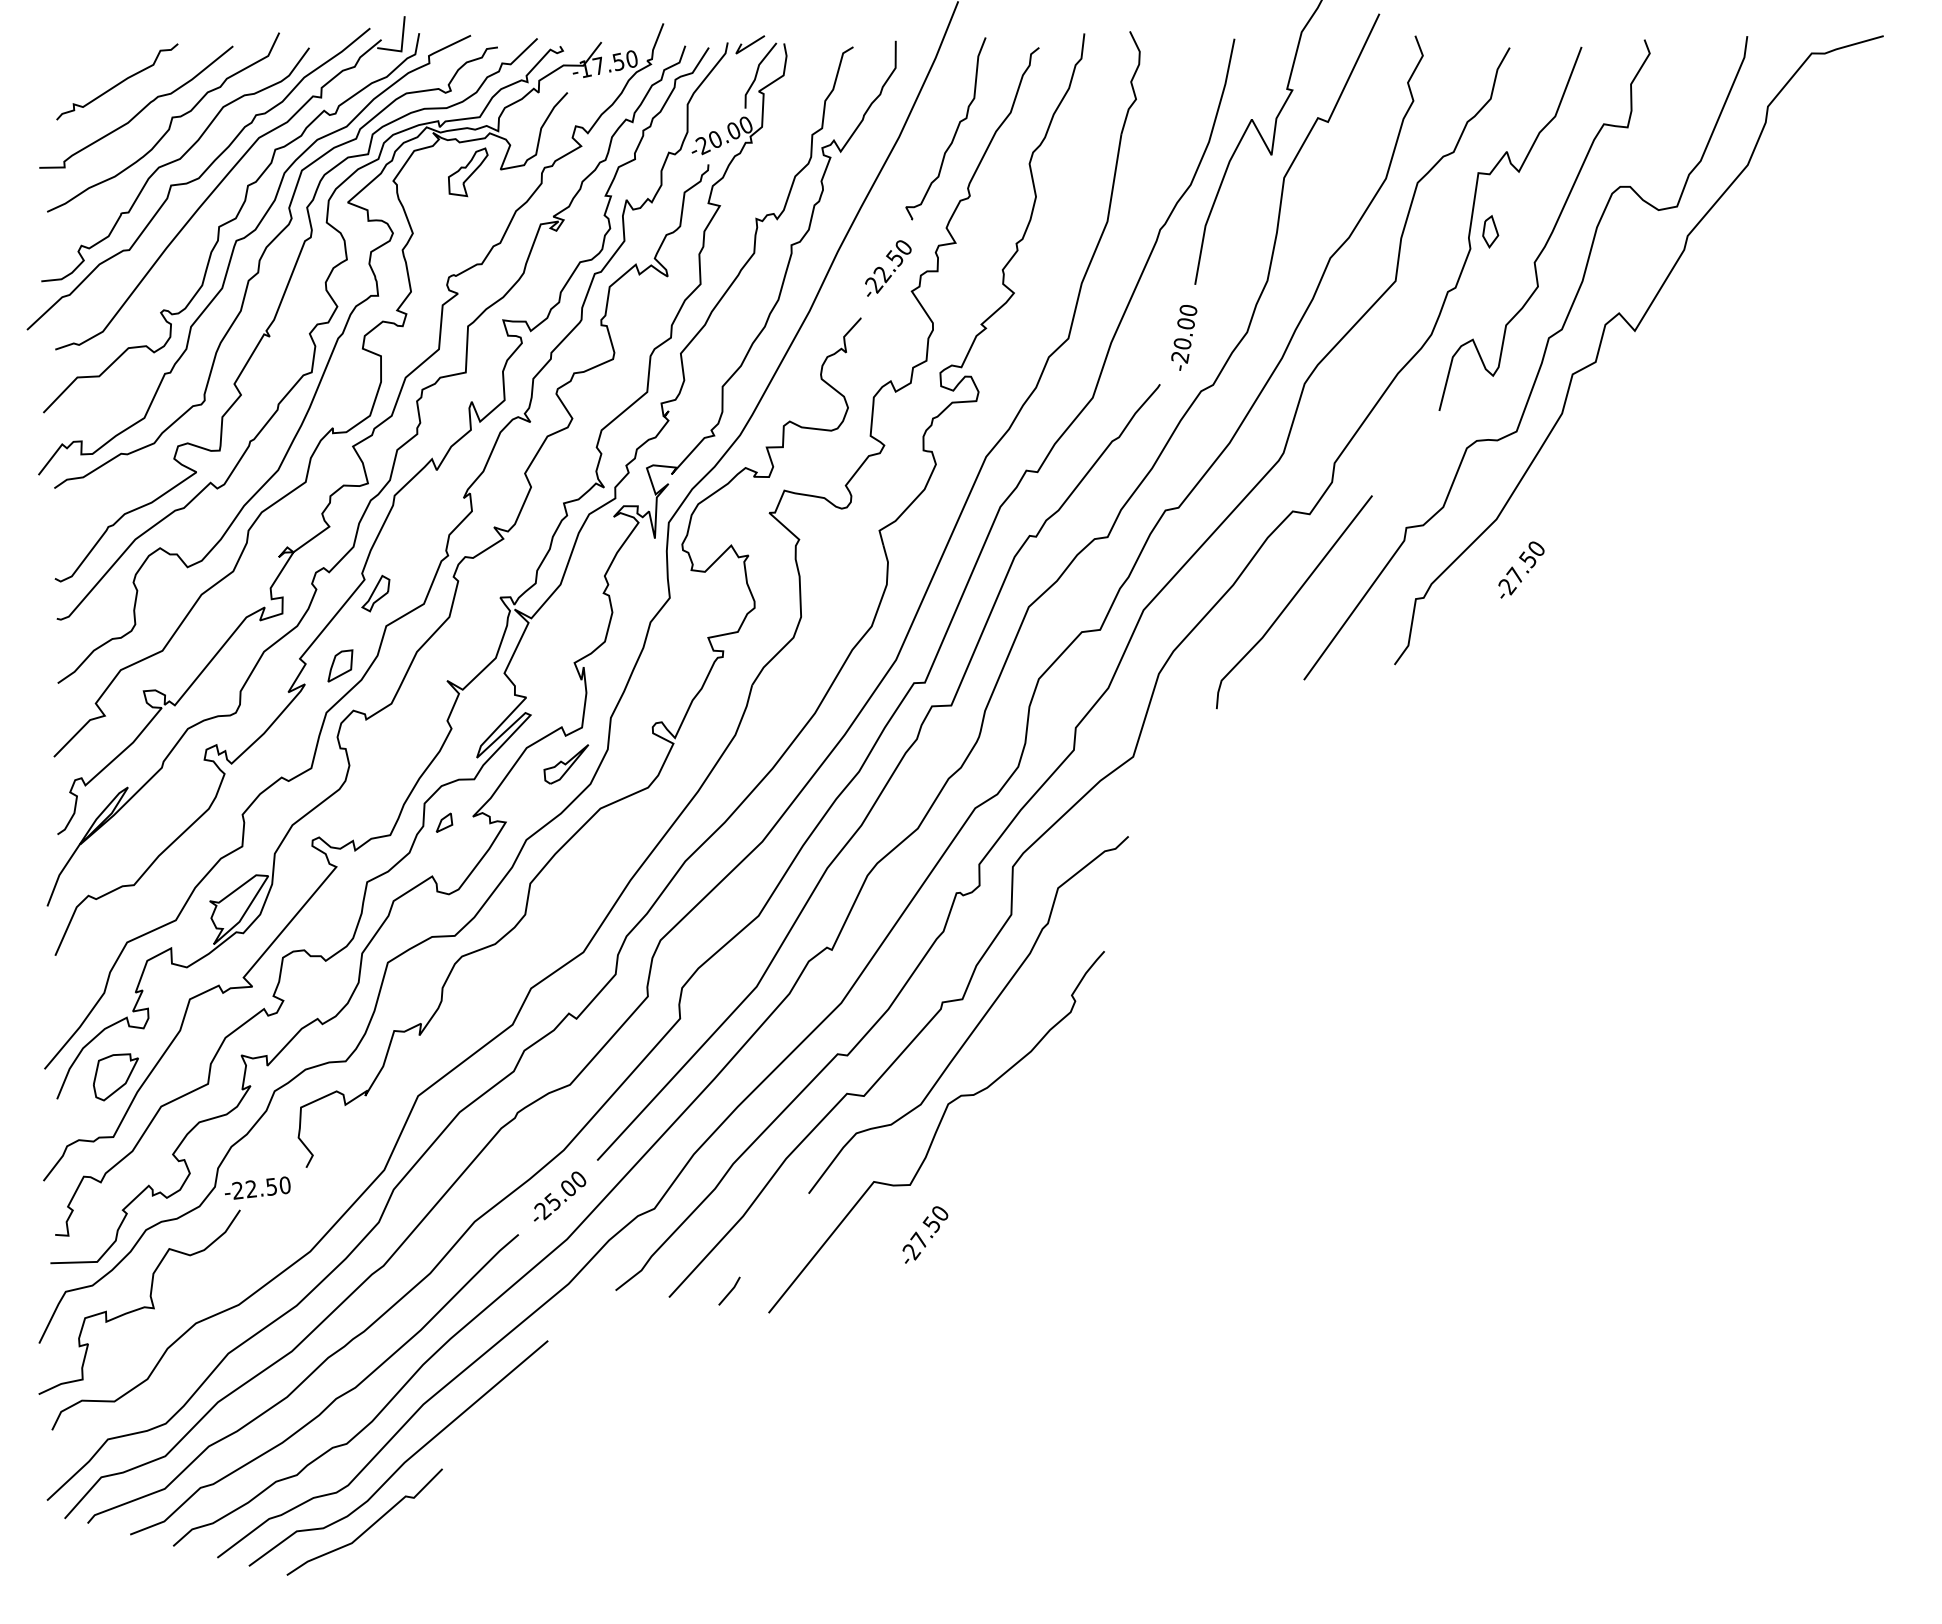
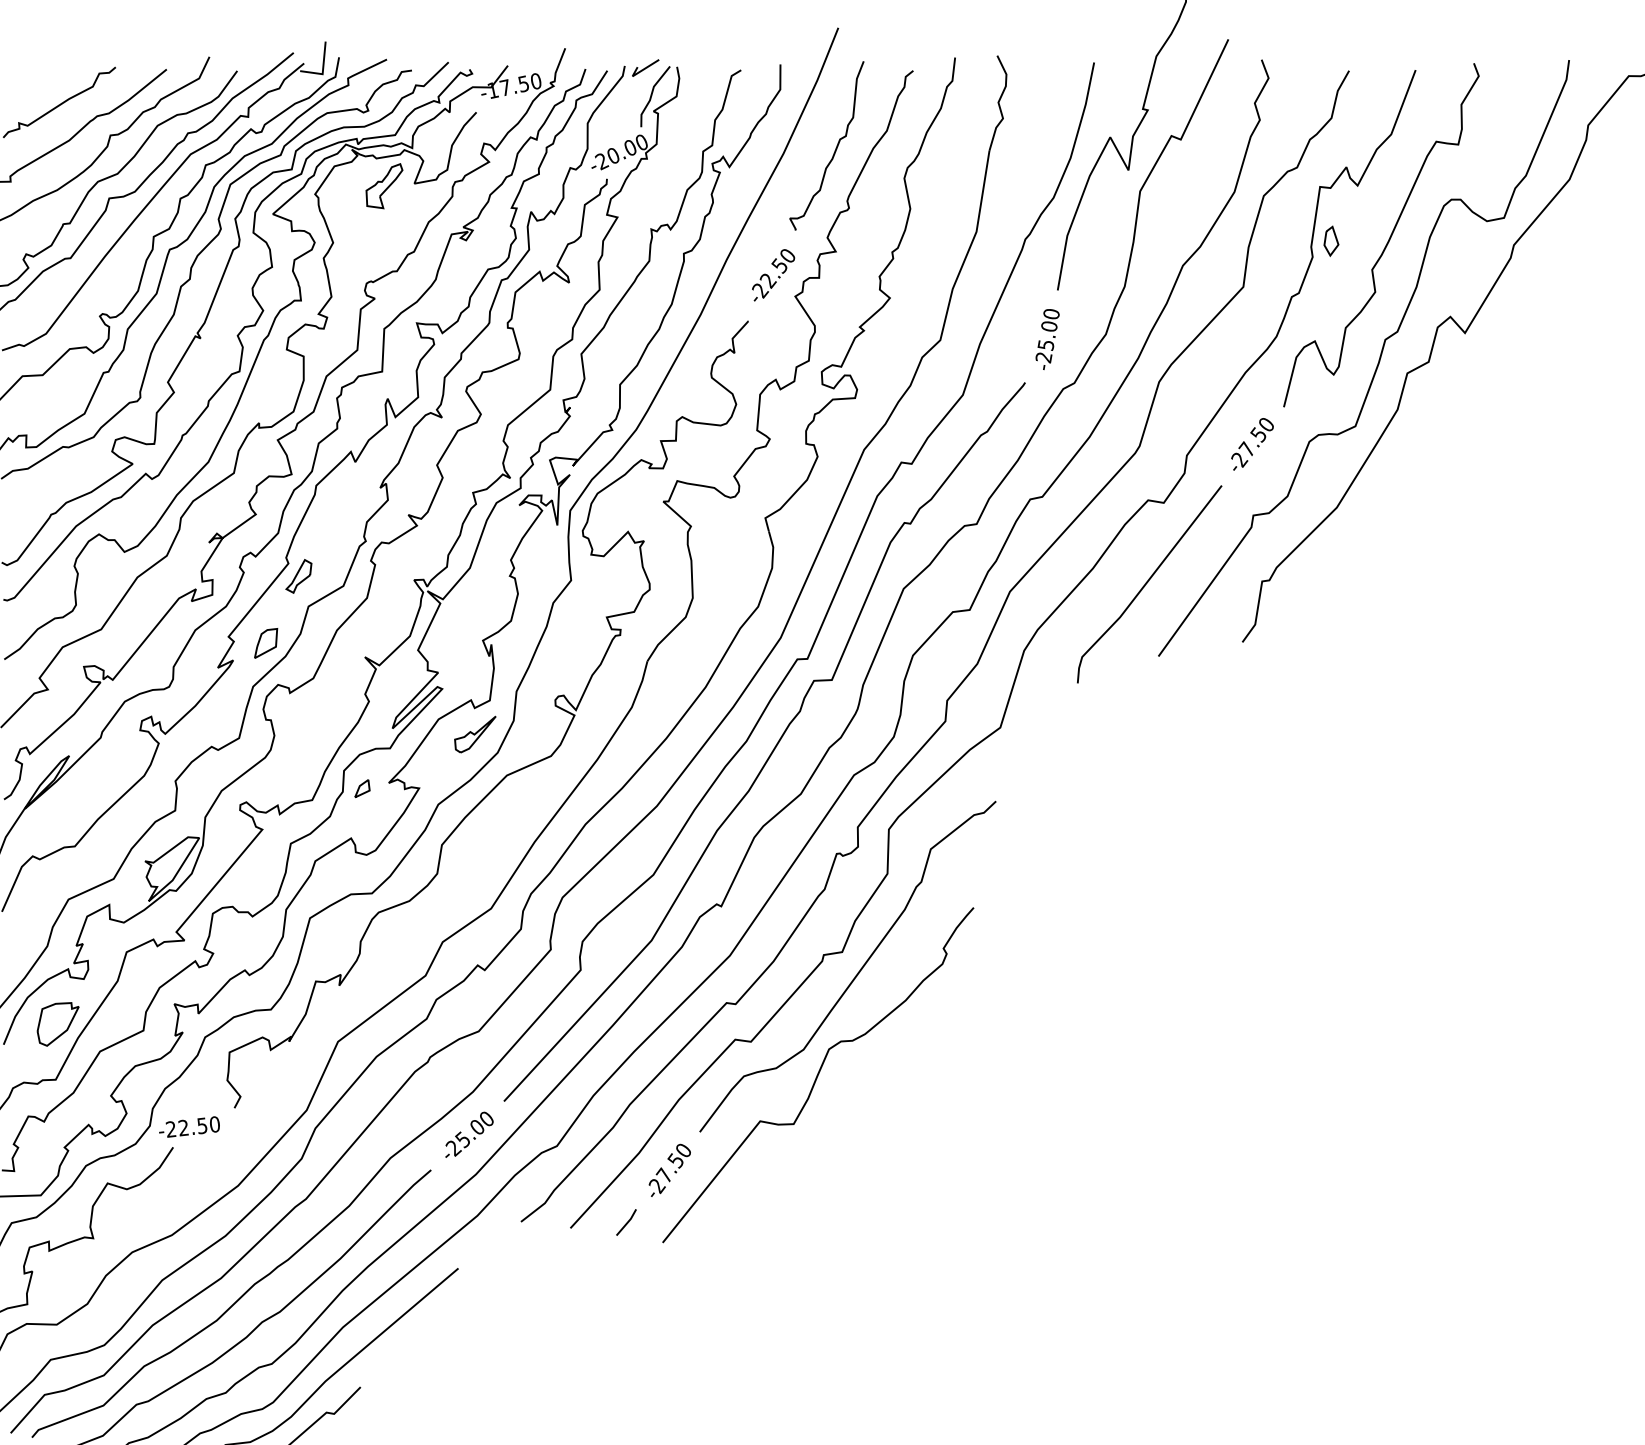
text: (1182, 344) -> (1046, 345), -20.00 -> -25.00
text: (1521, 569) -> (1252, 443), moved
text: (925, 1234) -> (669, 1169), moved

